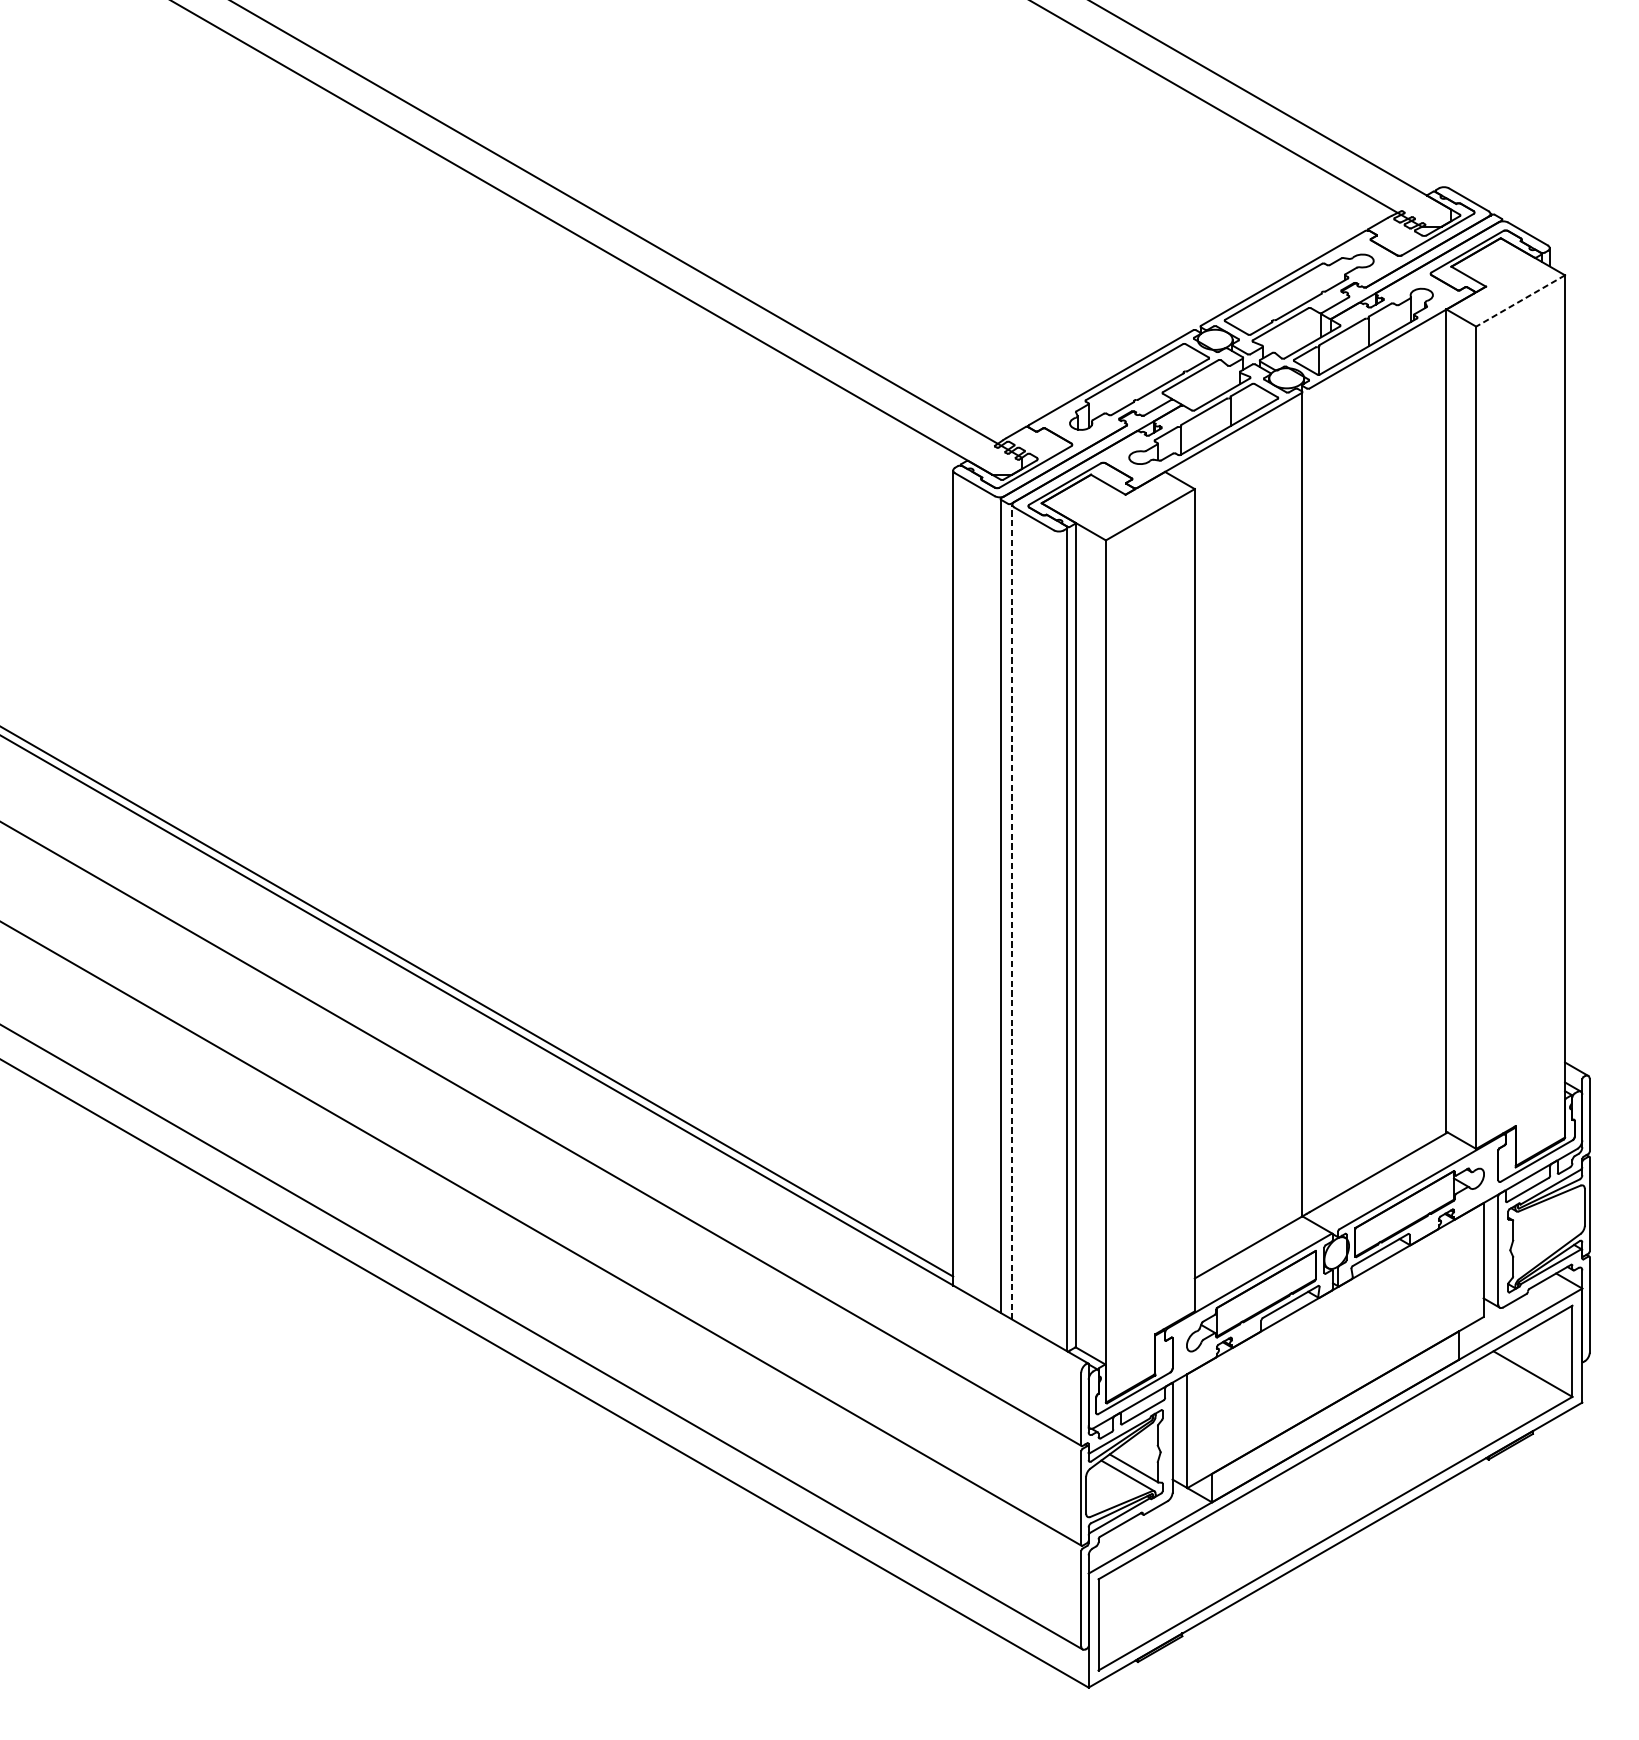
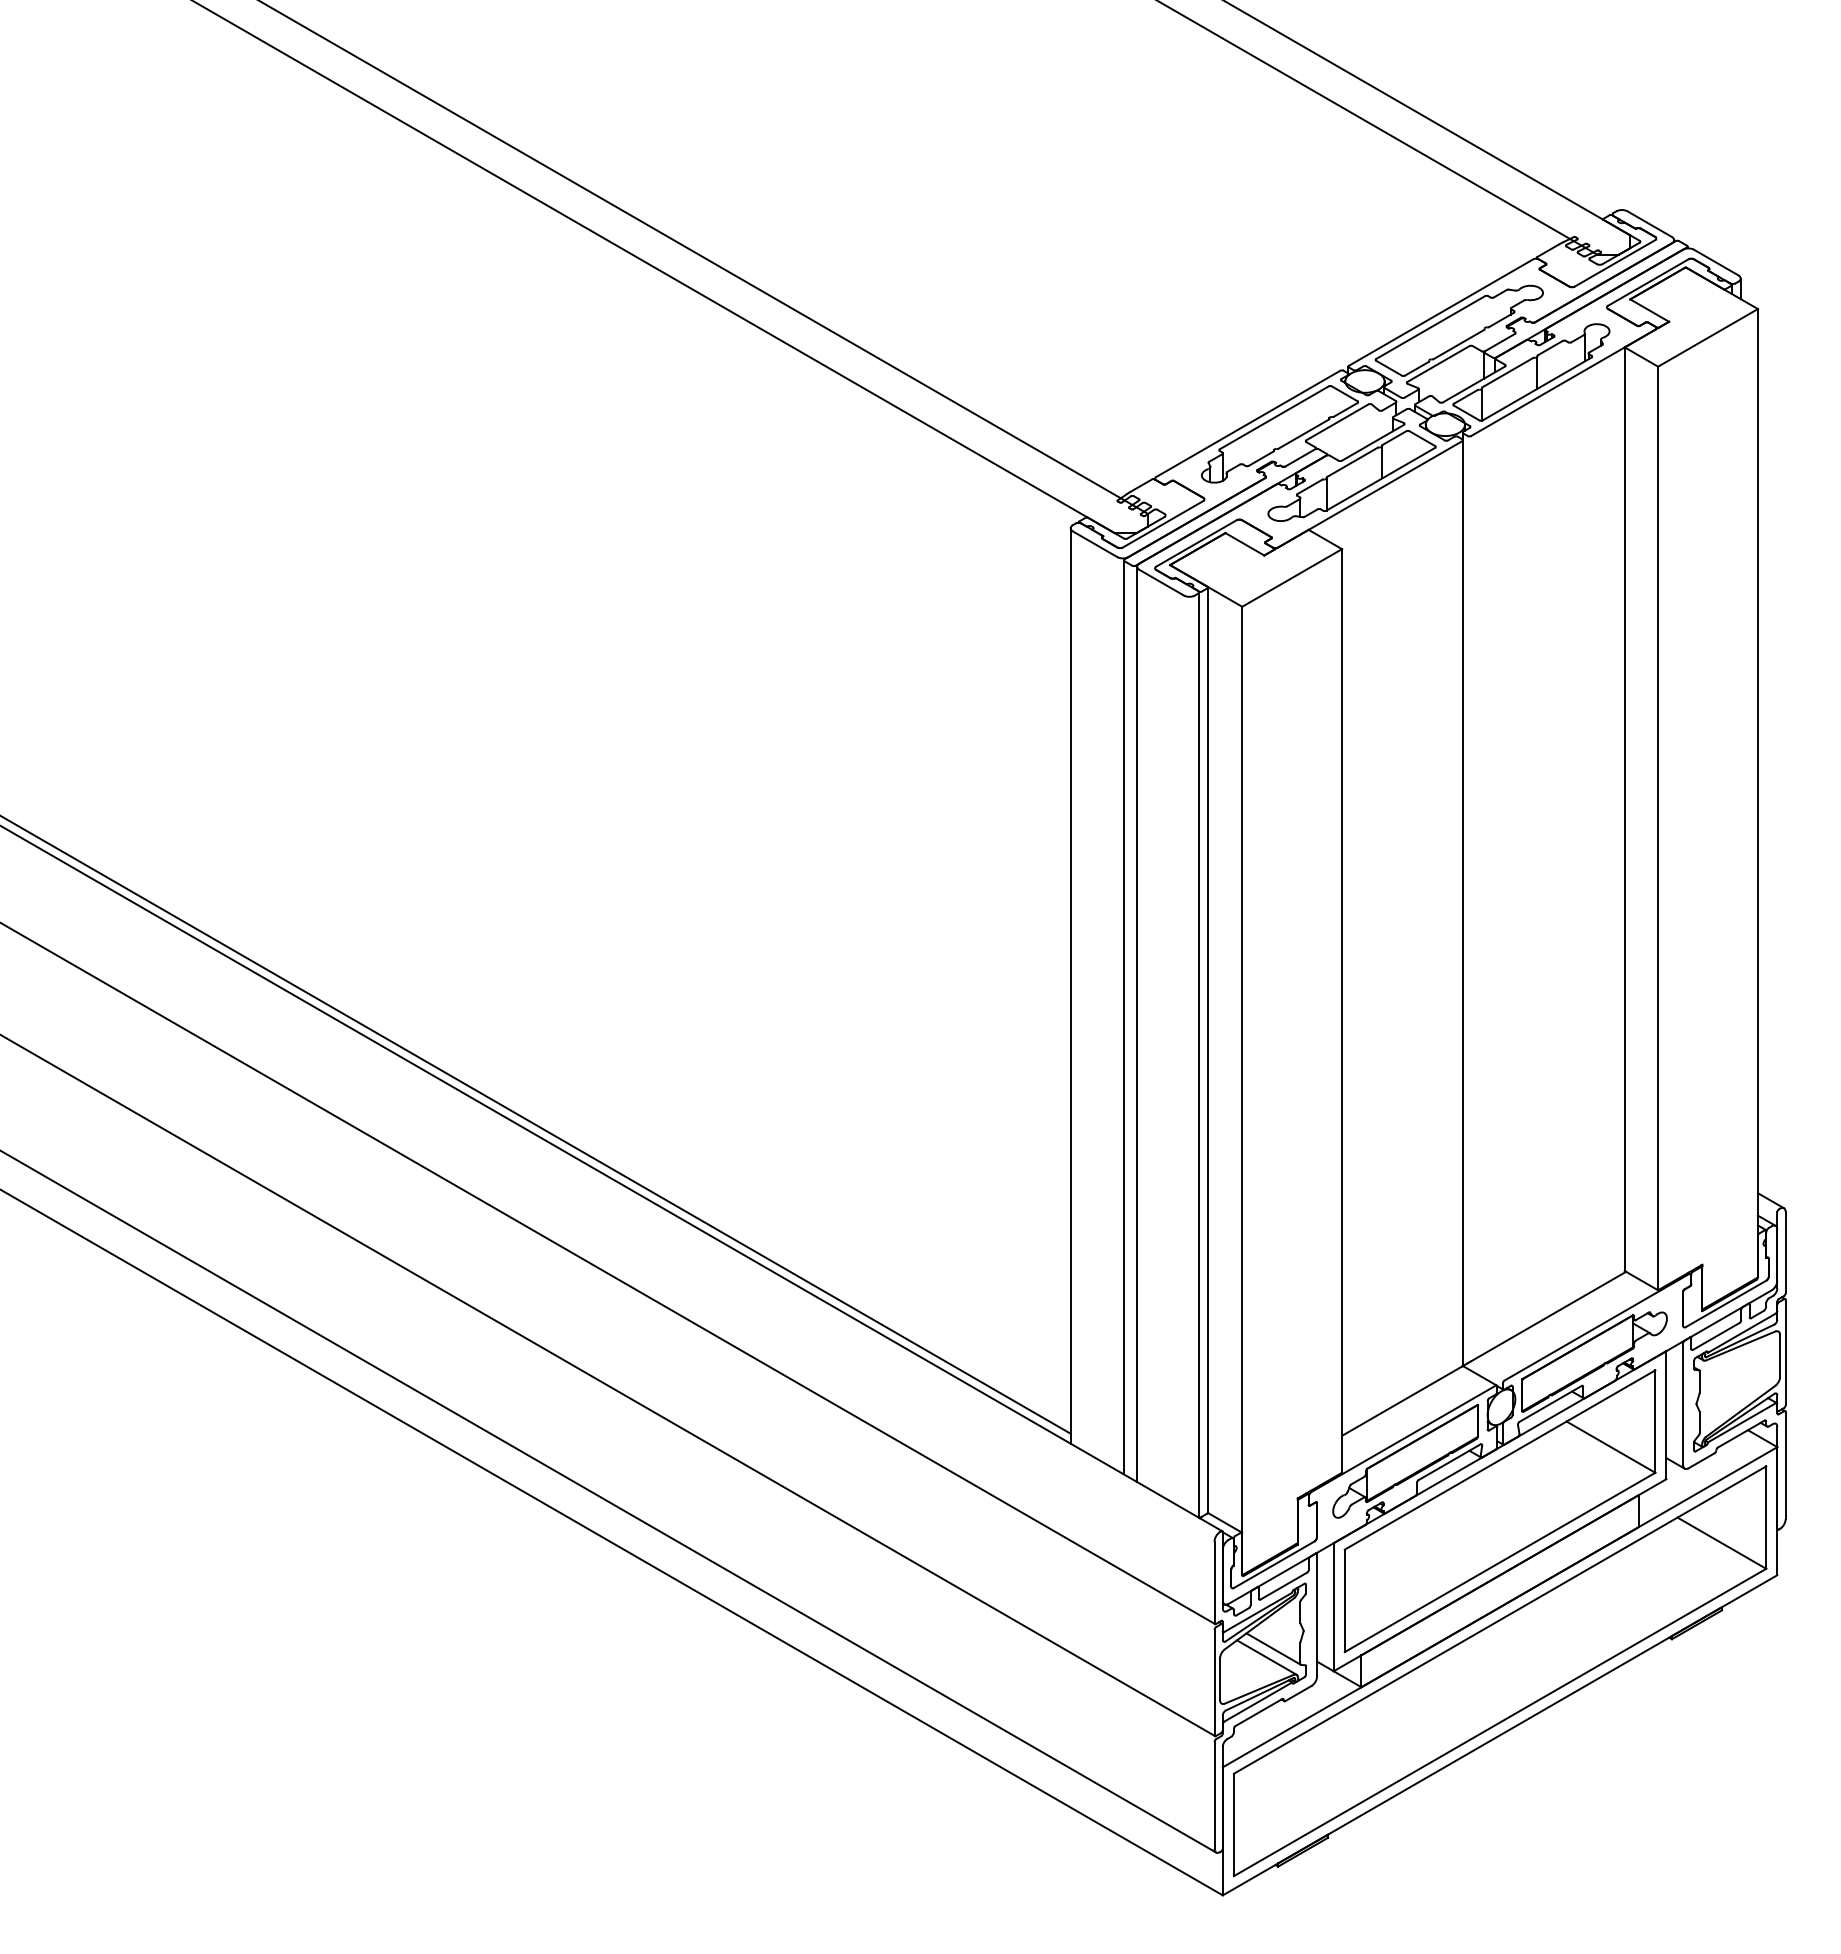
line: (1521, 300) -> (1708, 337), dashed -> solid
line: (1012, 912) -> (1137, 1024), dashed -> solid
part: (1334, 1345) -> (1499, 1511), added

